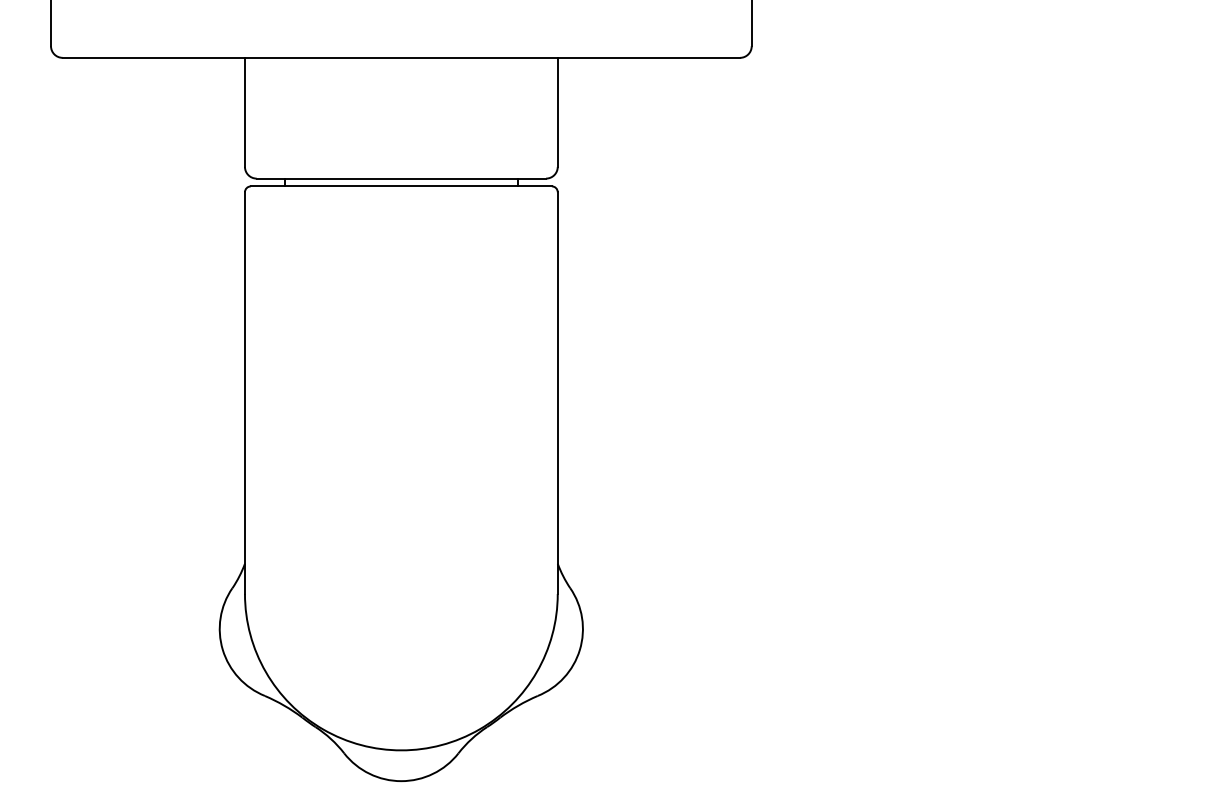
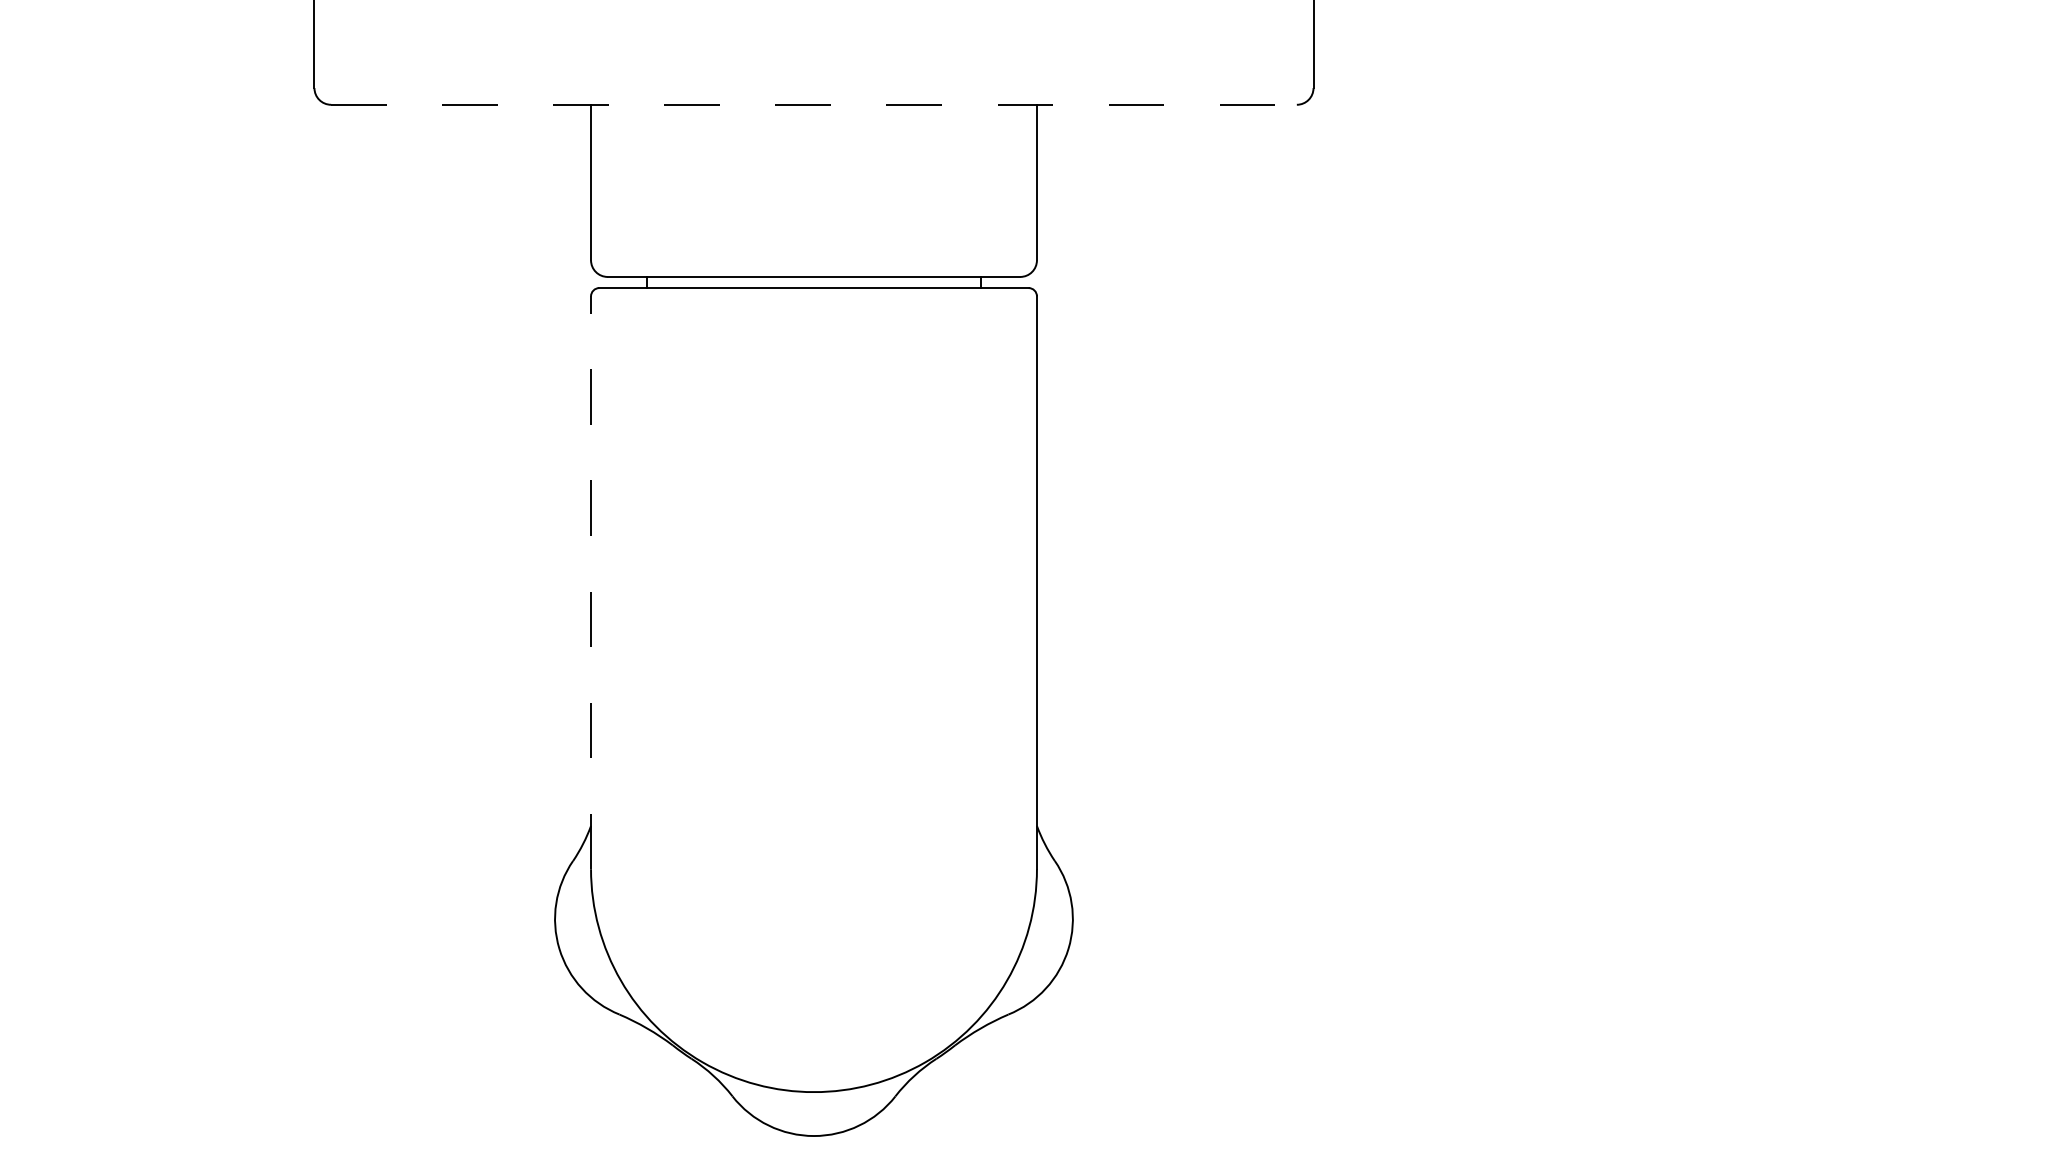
line: (401, 57) -> (814, 104), solid -> dashed
line: (245, 392) -> (591, 582), solid -> dashed

